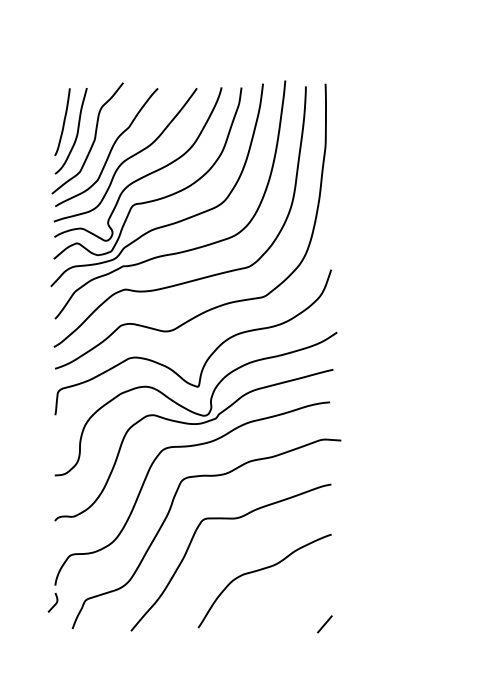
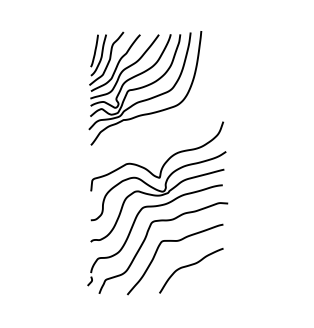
part: (202, 275) -> (161, 124), removed
line: (325, 624) -> (220, 291), removed

